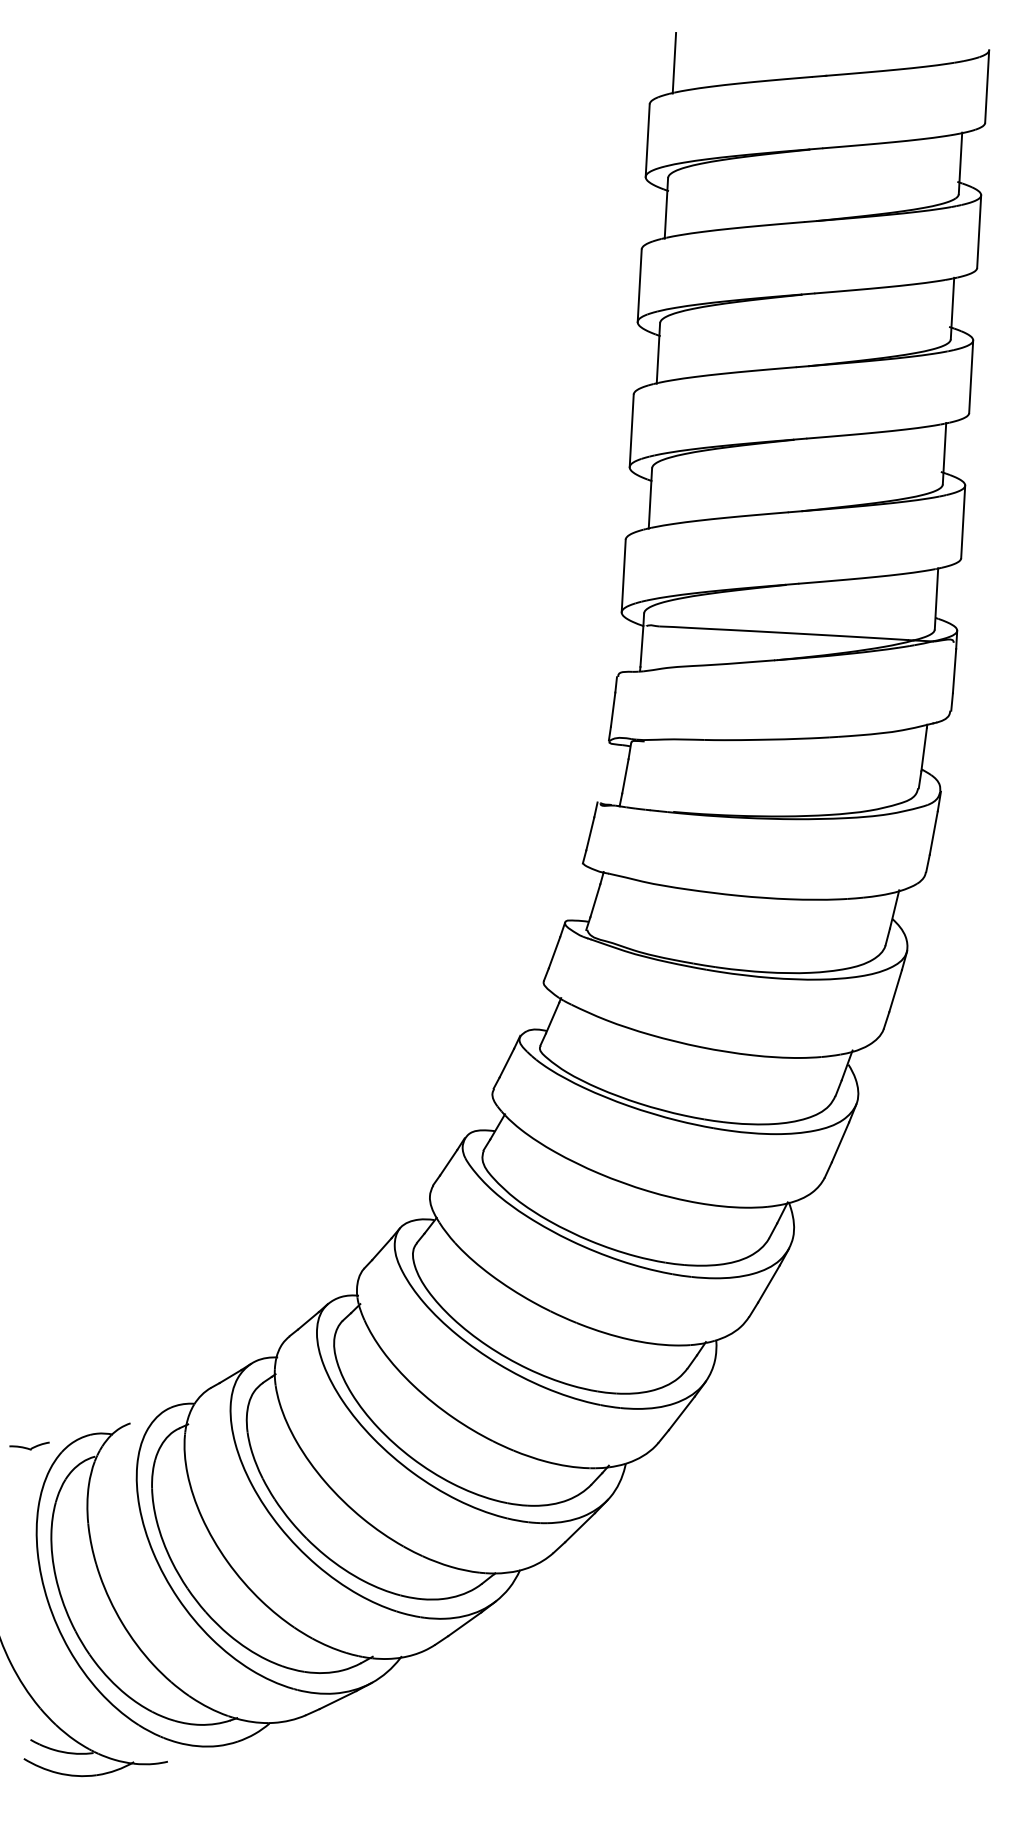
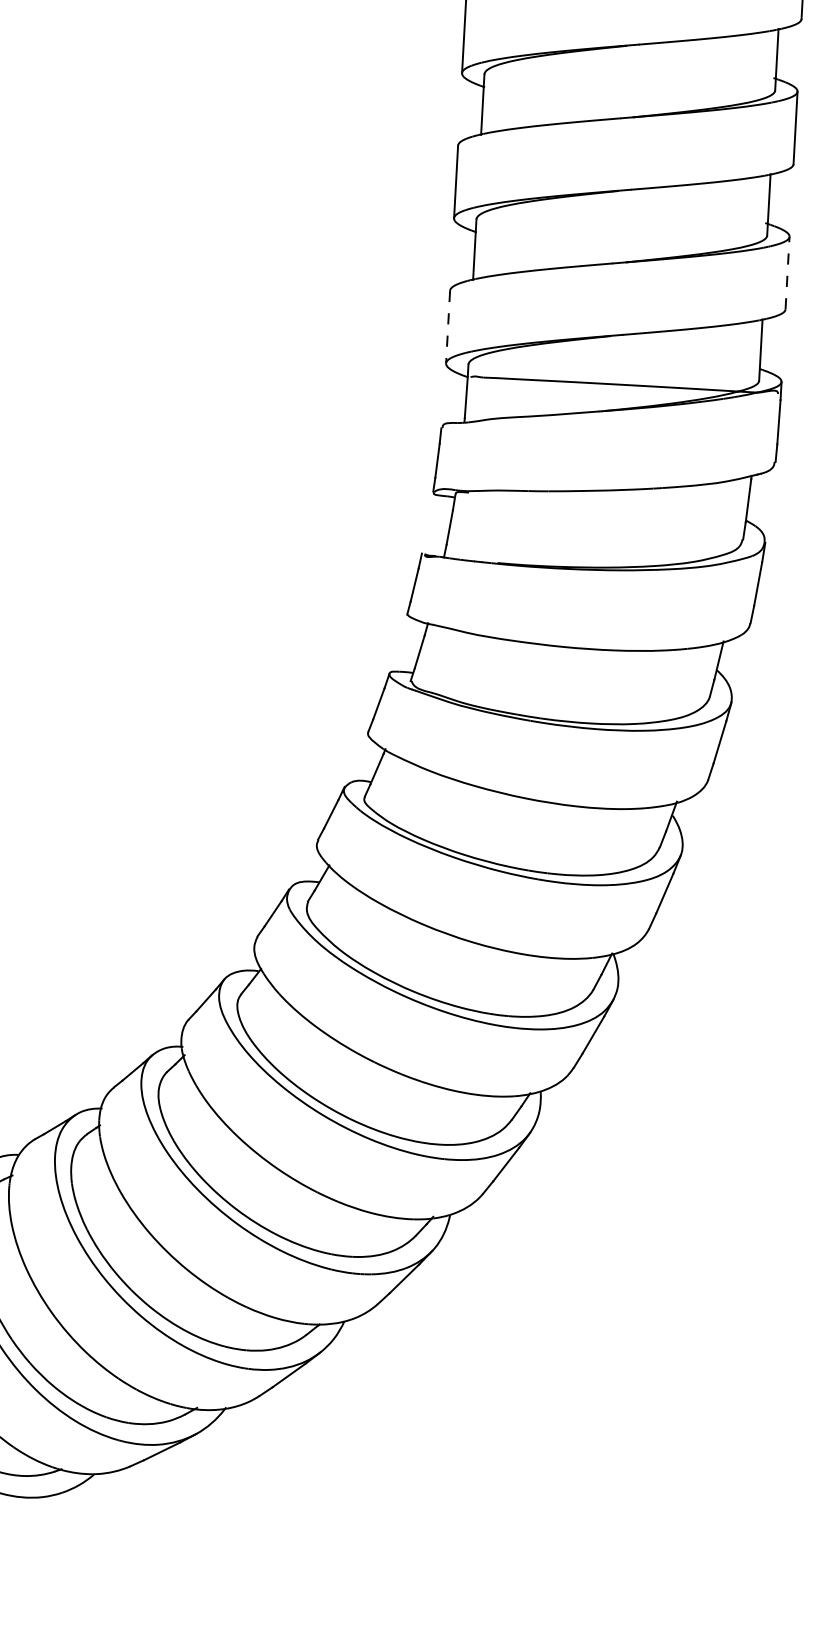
line: (963, 521) -> (787, 272), solid -> dashed
line: (623, 576) -> (447, 327), solid -> dashed

